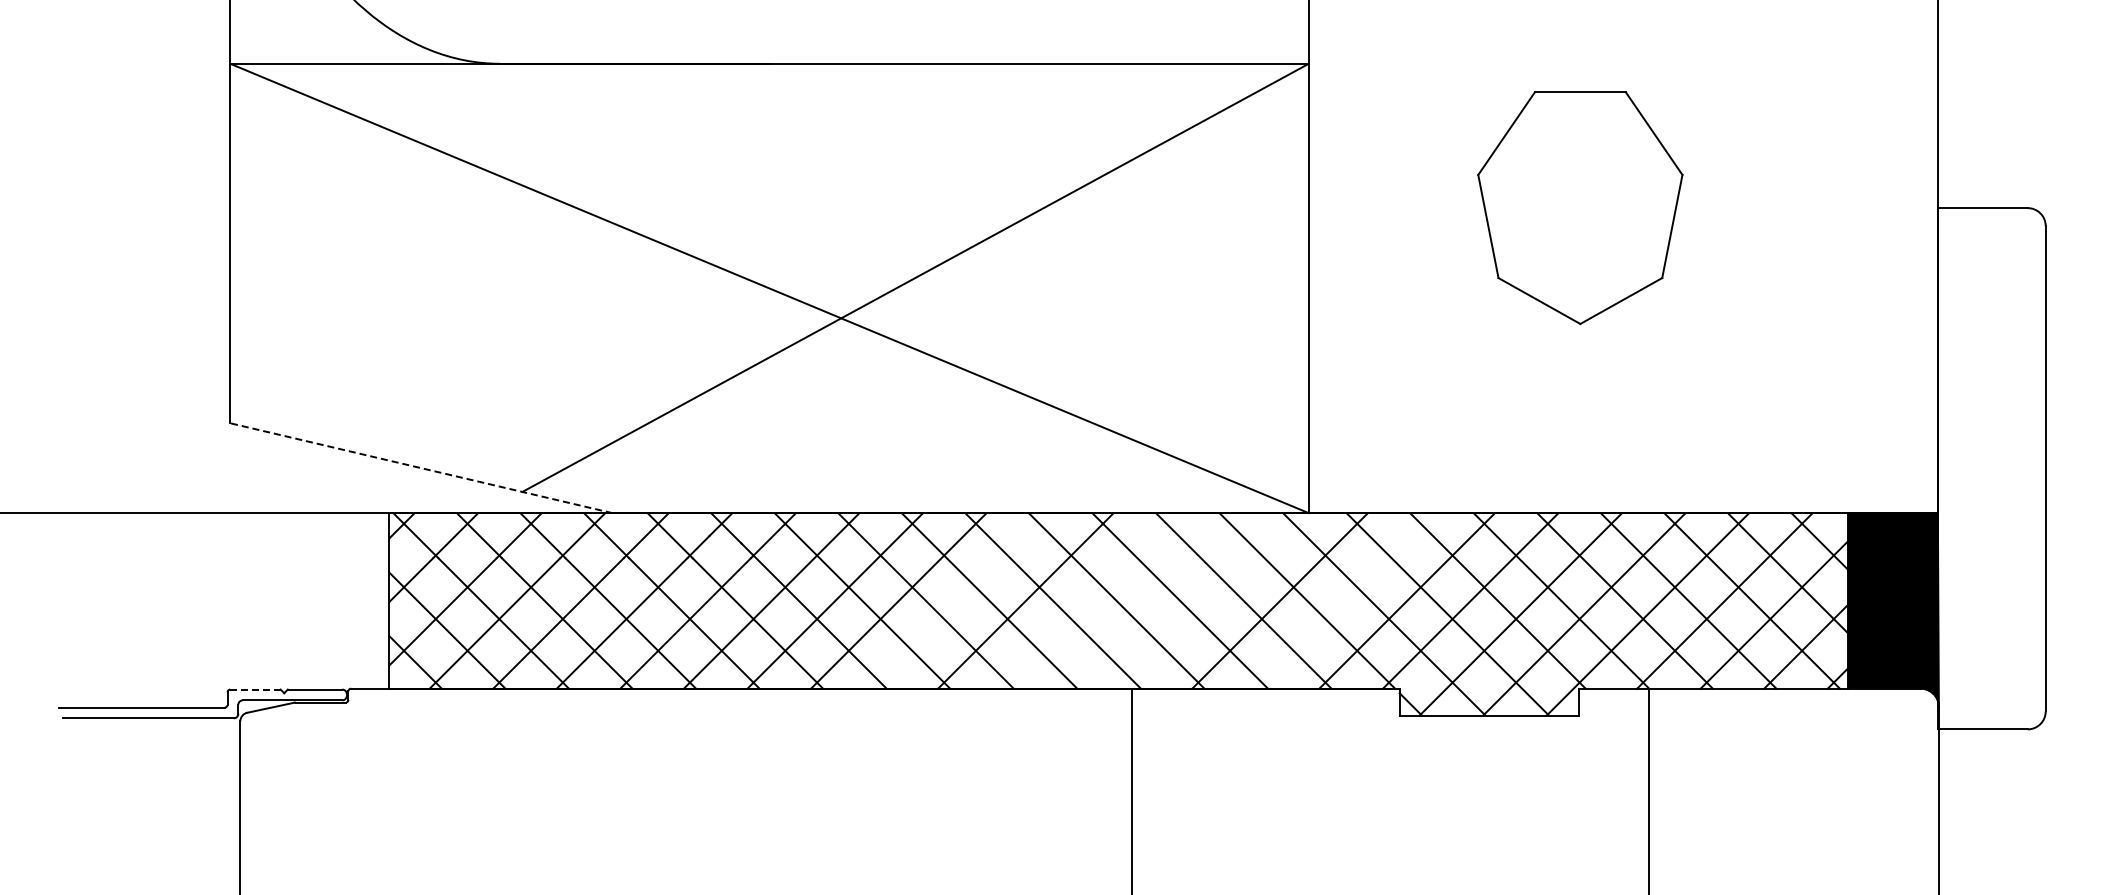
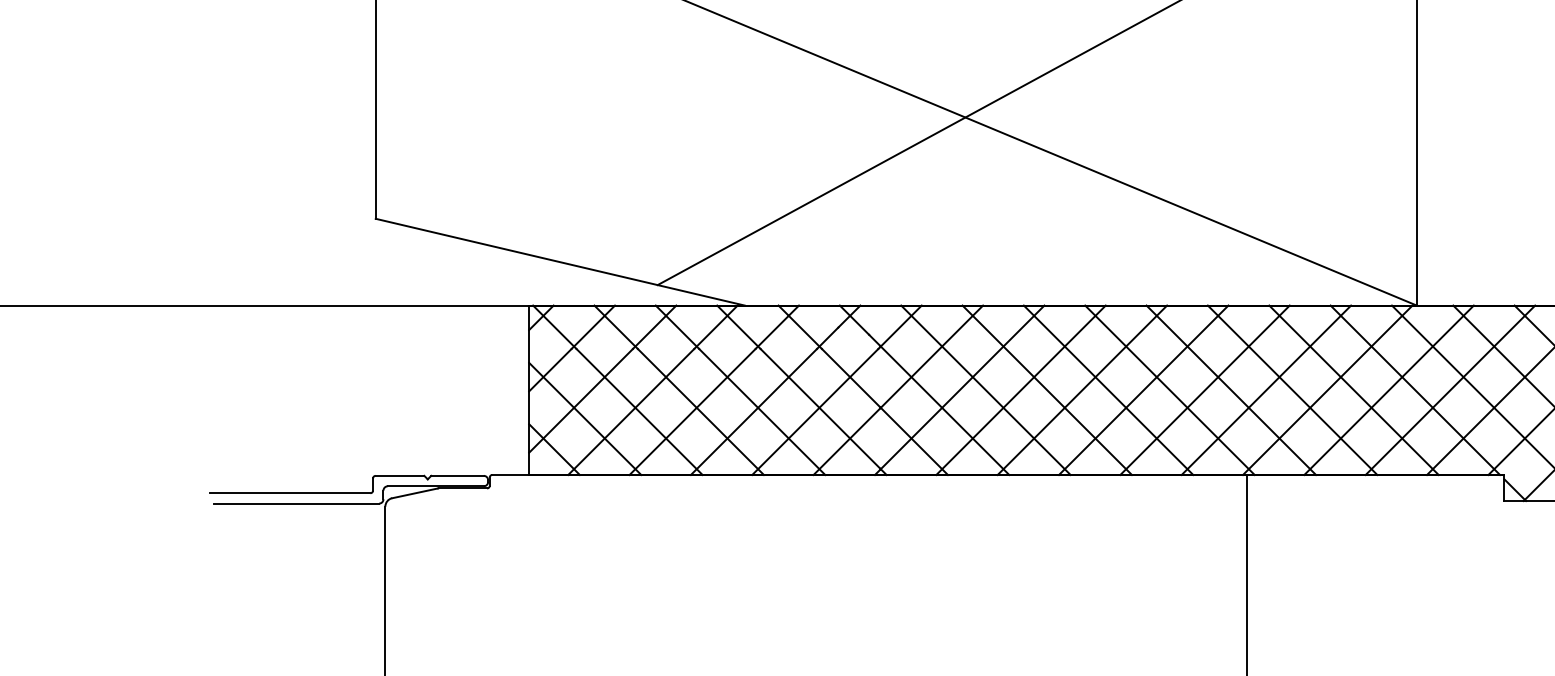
line: (421, 468) -> (560, 262), dashed -> solid
line: (962, 600) -> (1082, 389), added
line: (1089, 600) -> (1205, 389), added
line: (1152, 600) -> (1265, 389), added
line: (1216, 600) -> (1327, 389), added
line: (1343, 600) -> (1450, 389), added
line: (254, 689) -> (399, 475), dashed -> solid

